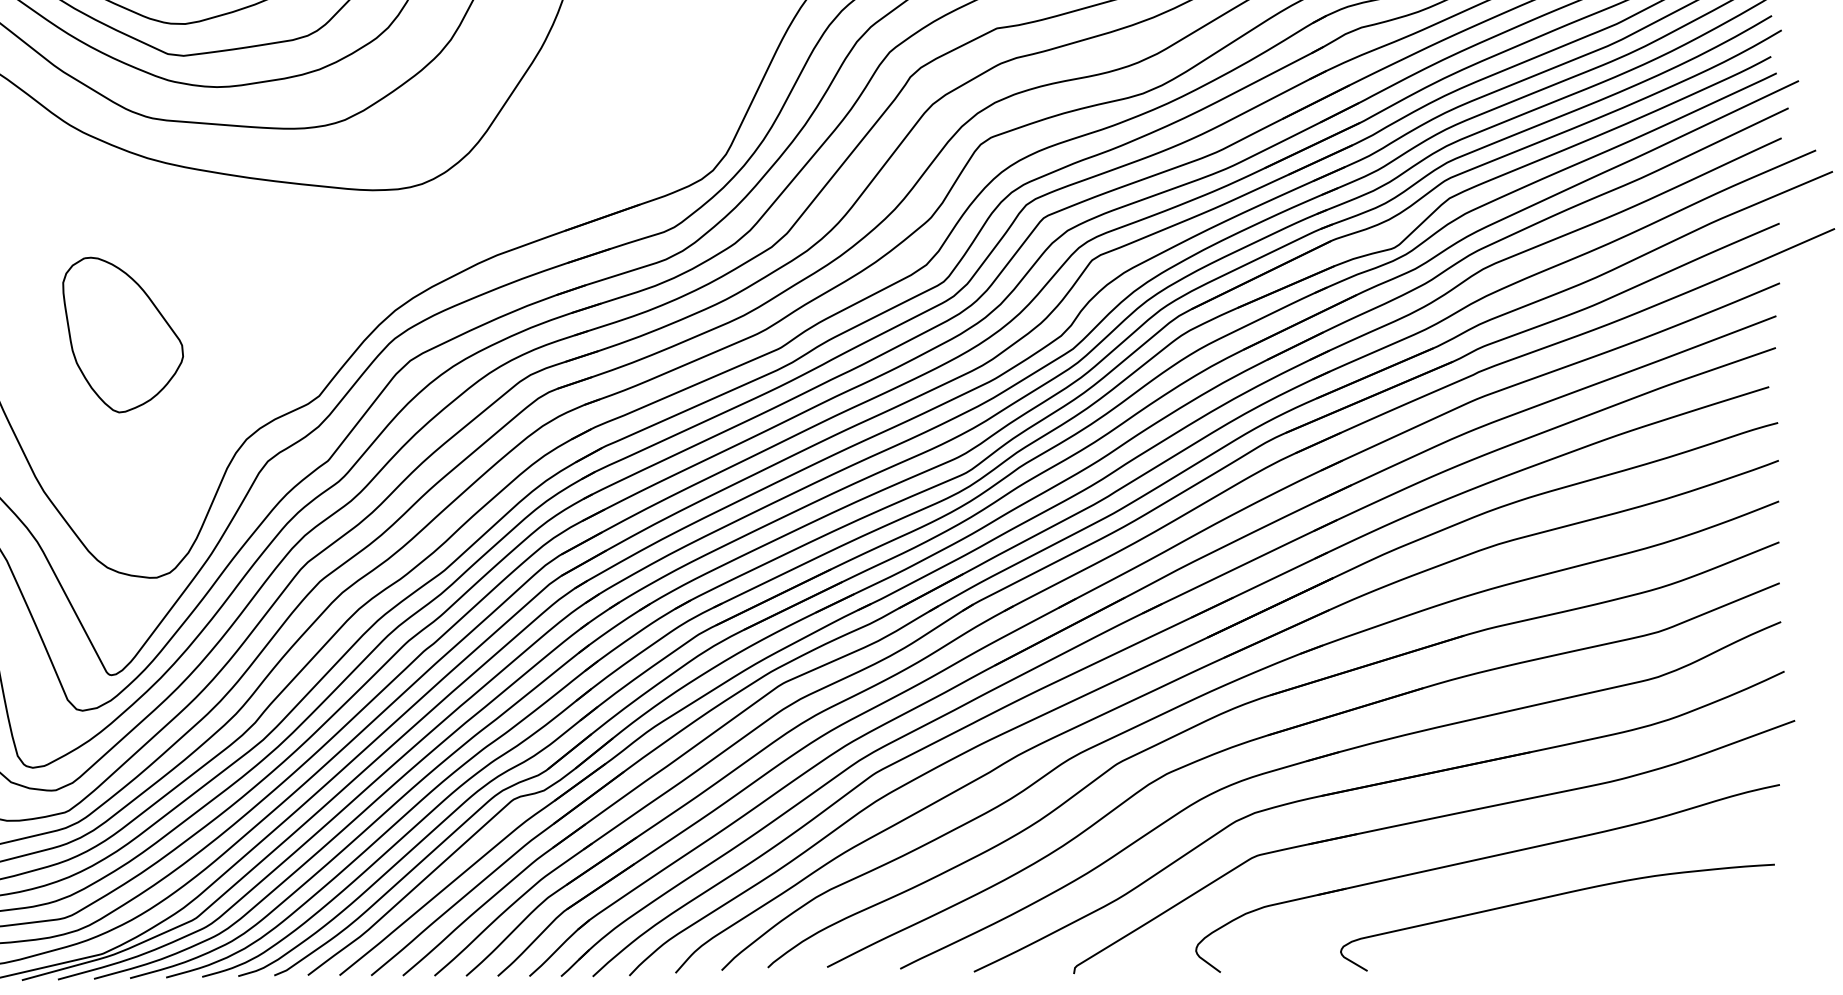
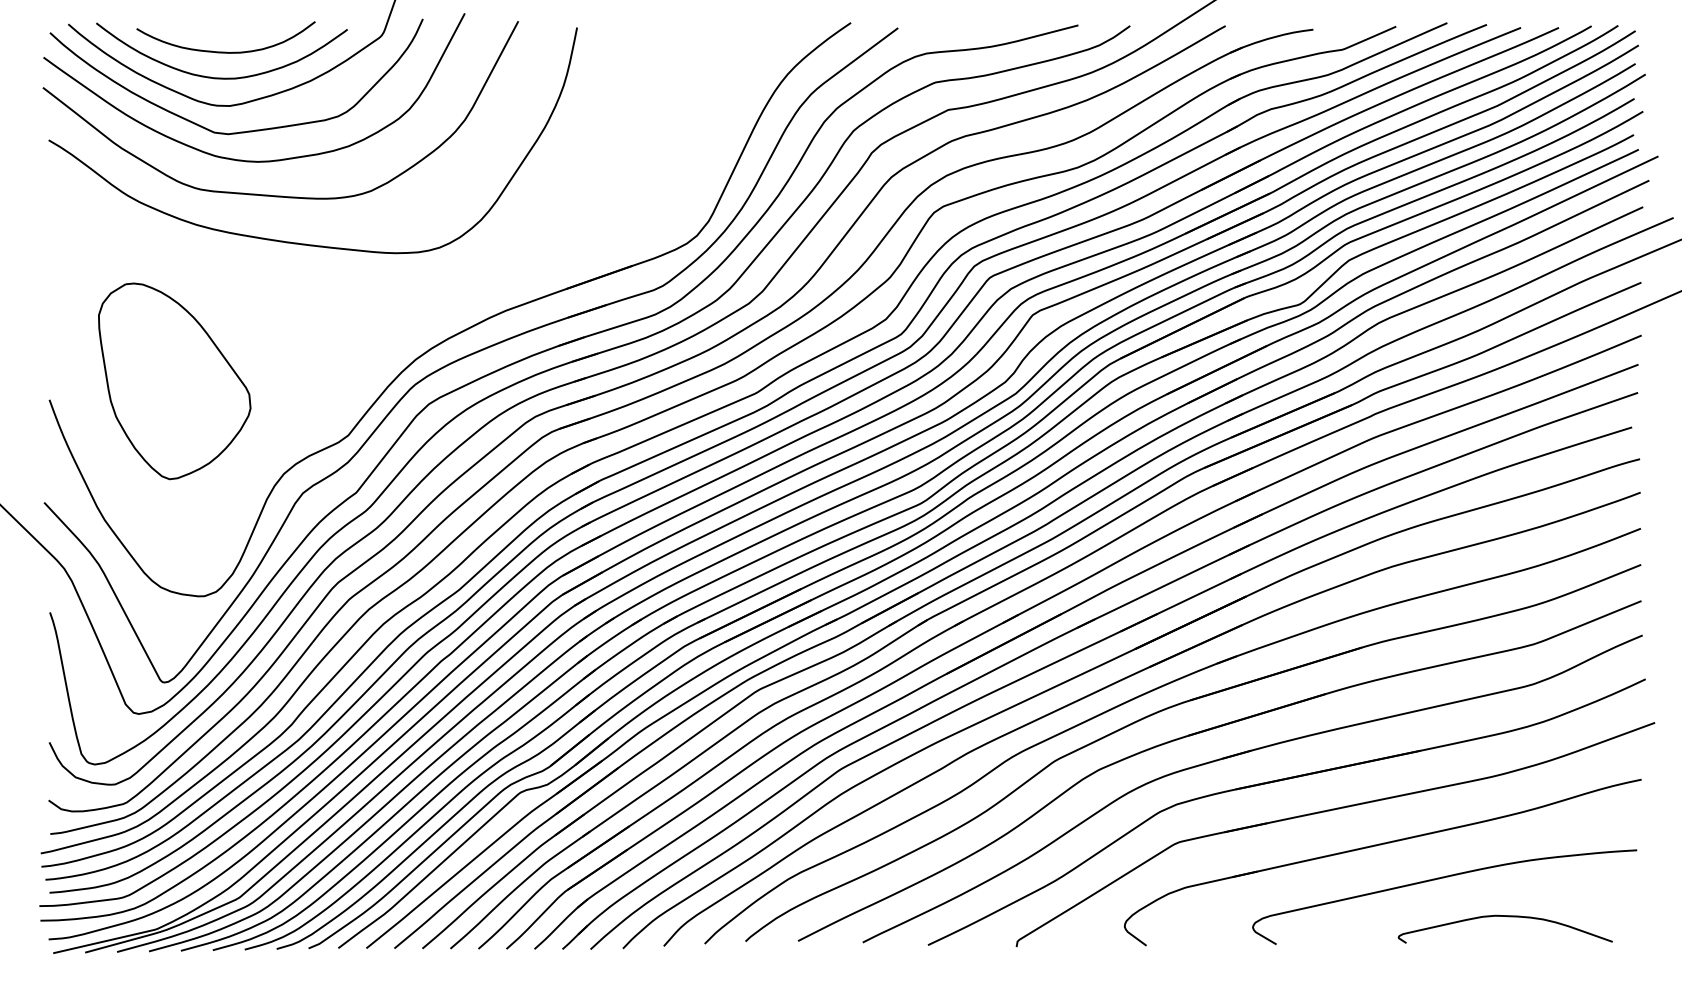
part: (122, 335) -> (174, 381), size x1.43
curve: (1628, 940) -> (1507, 917), added

